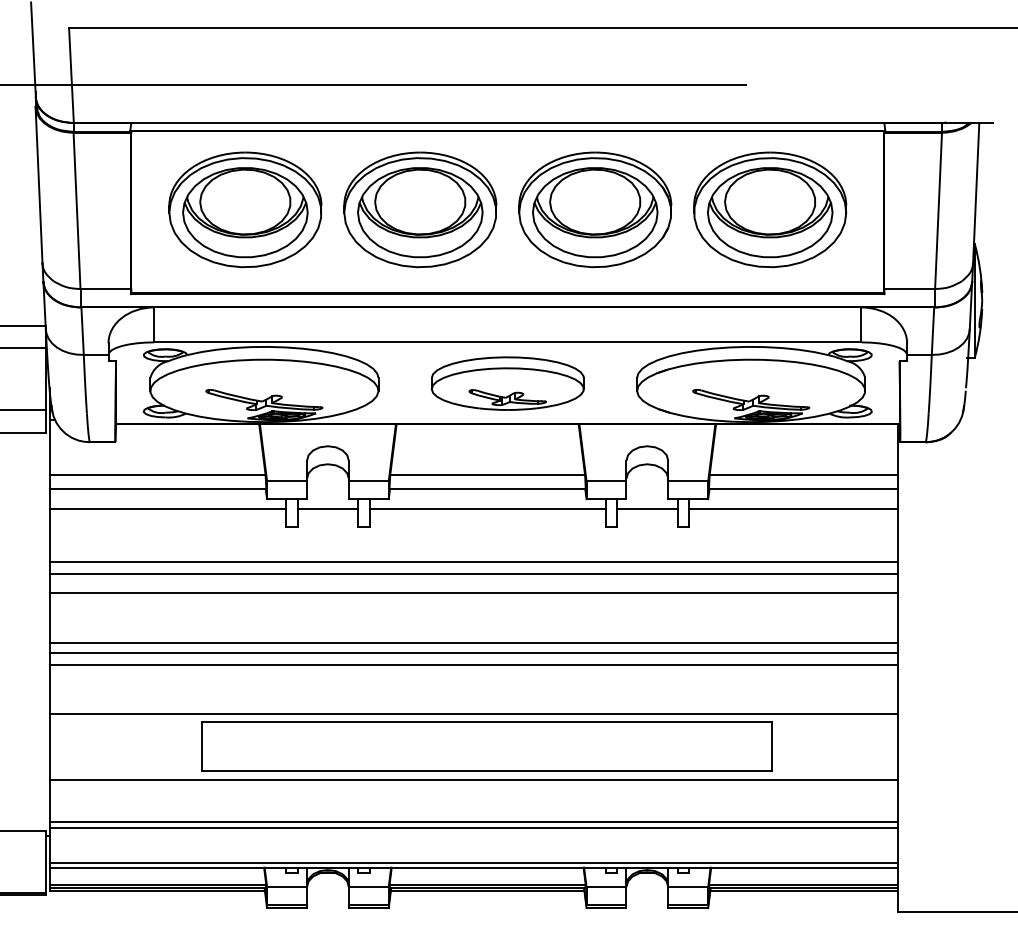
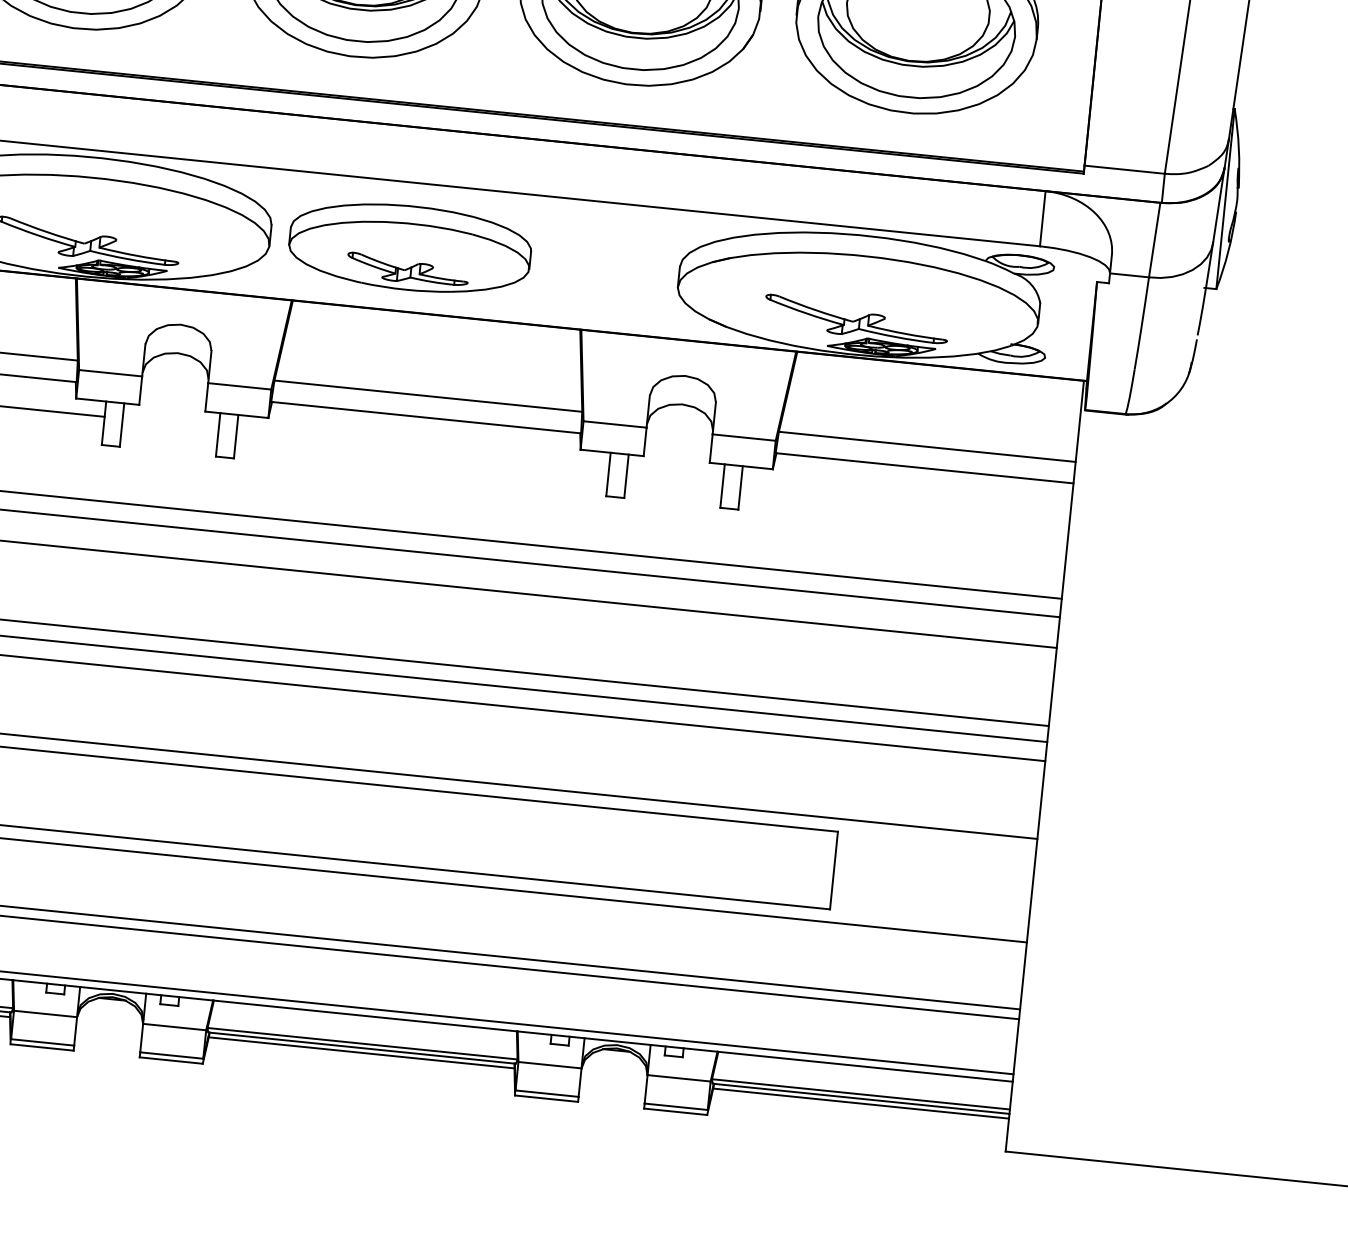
part: (507, 383) -> (409, 247), moved
line: (327, 508) -> (170, 422), removed
line: (487, 508) -> (422, 448), removed
line: (646, 508) -> (673, 474), removed
line: (793, 508) -> (905, 497), removed

